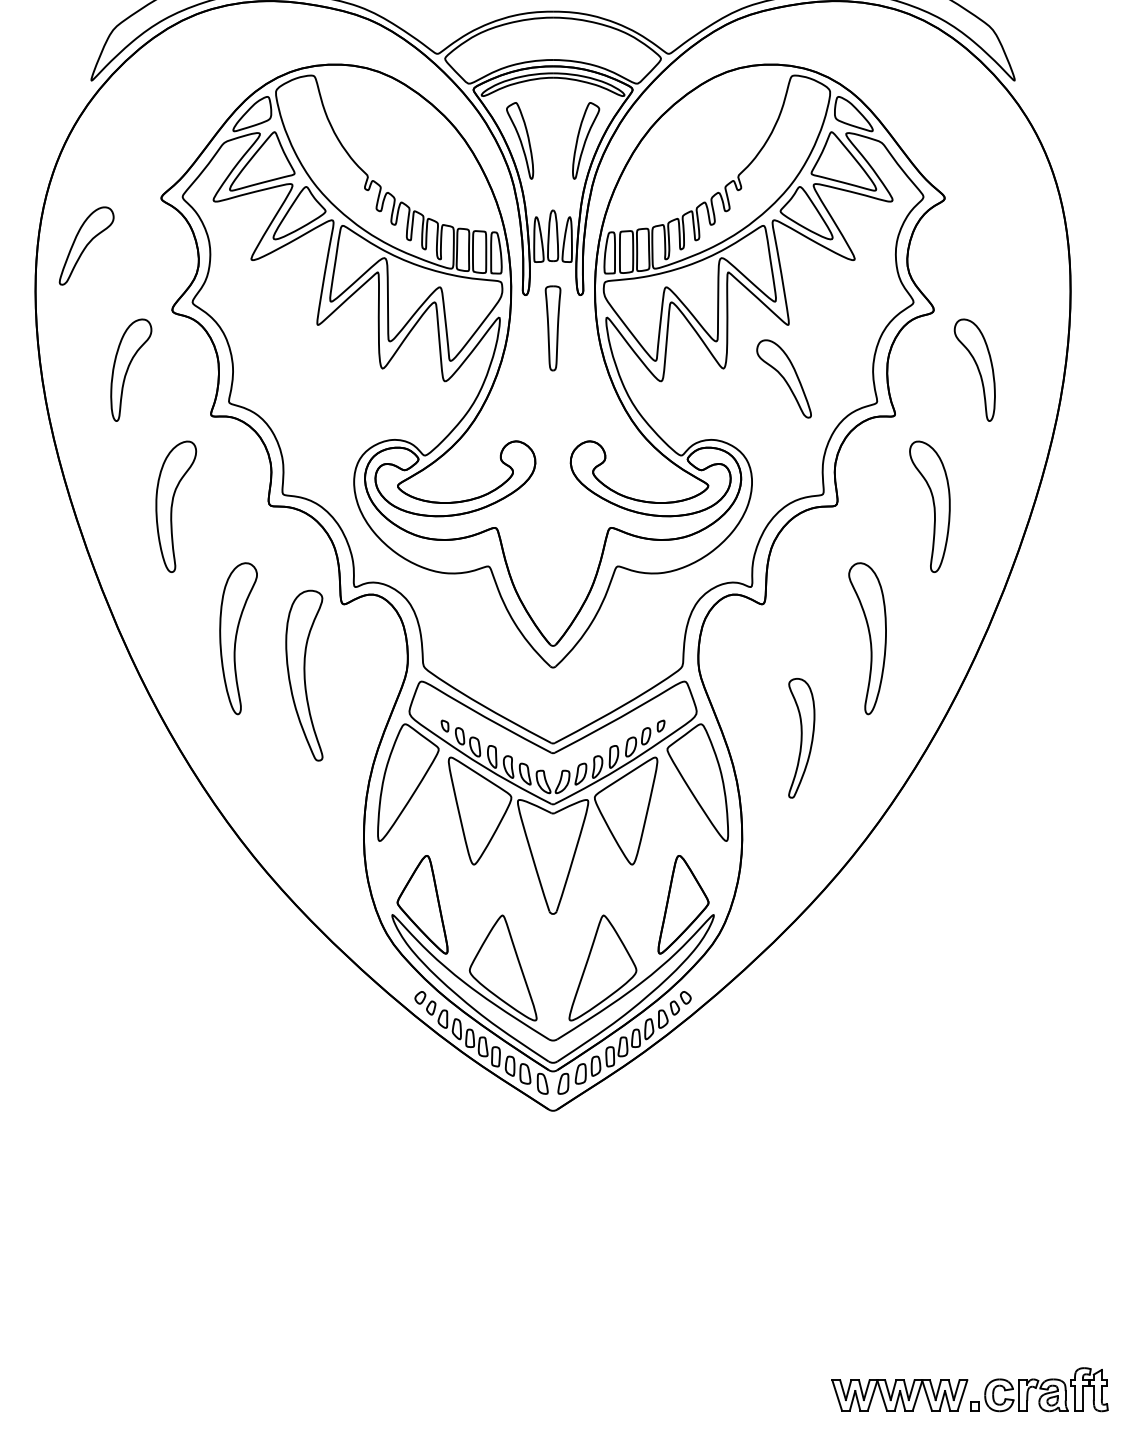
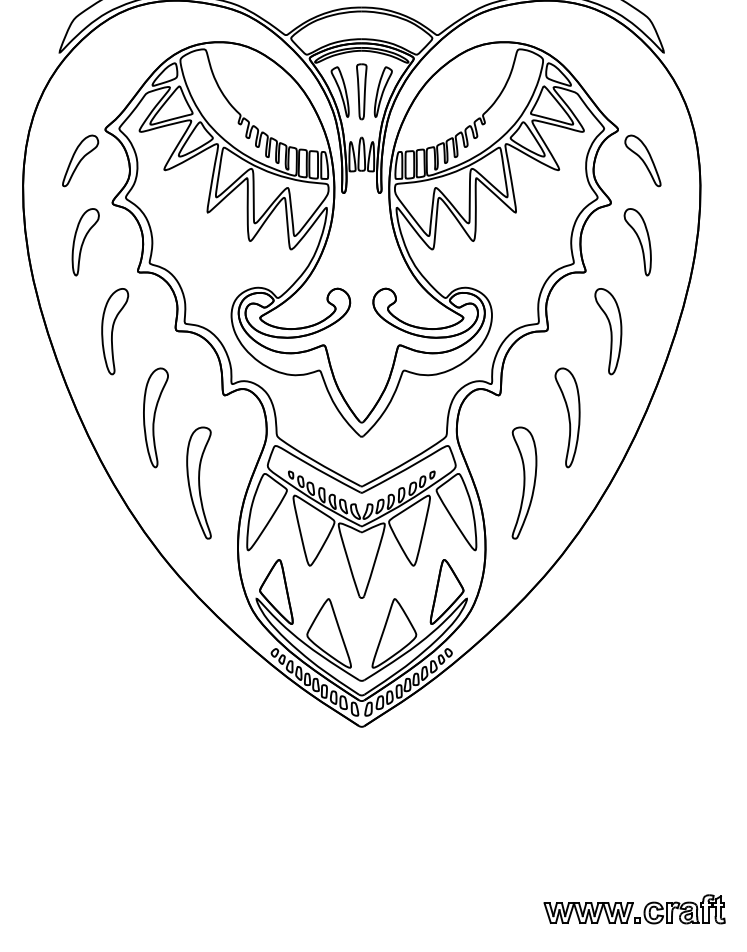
part: (86, 245) -> (80, 160), moved
part: (552, 327) -> (361, 91), moved
part: (783, 378) -> (642, 160), moved
part: (303, 674) -> (198, 482), moved
part: (801, 737) -> (524, 482), size x1.43

